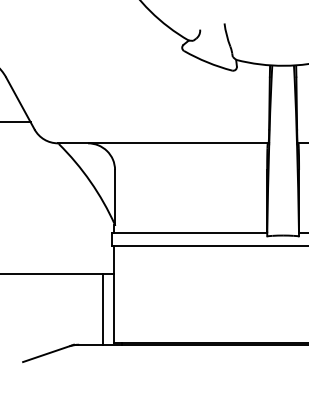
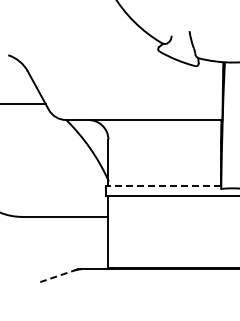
line: (189, 233) -> (163, 186), solid -> dashed
line: (103, 308) -> (99, 242), removed
line: (49, 353) -> (59, 275), solid -> dashed

